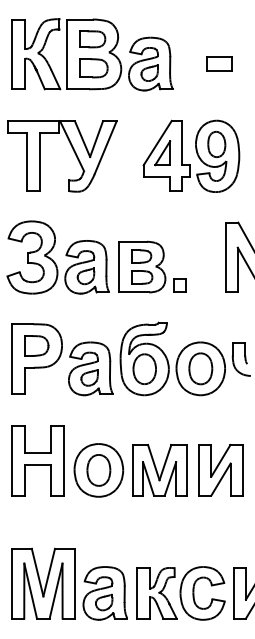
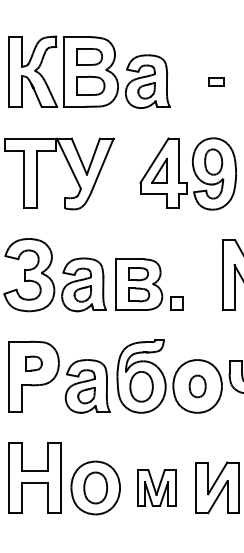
part: (219, 63) -> (216, 81), size x0.6
part: (36, 345) -> (33, 363), size x0.7
part: (200, 368) -> (197, 386), size x0.7
part: (159, 470) -> (156, 488), size x0.7

